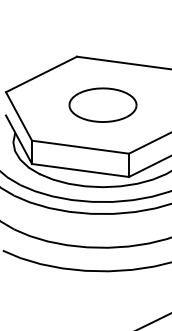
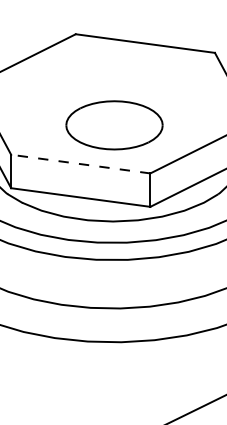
part: (102, 104) -> (113, 124), moved
line: (80, 147) -> (80, 164), solid -> dashed

